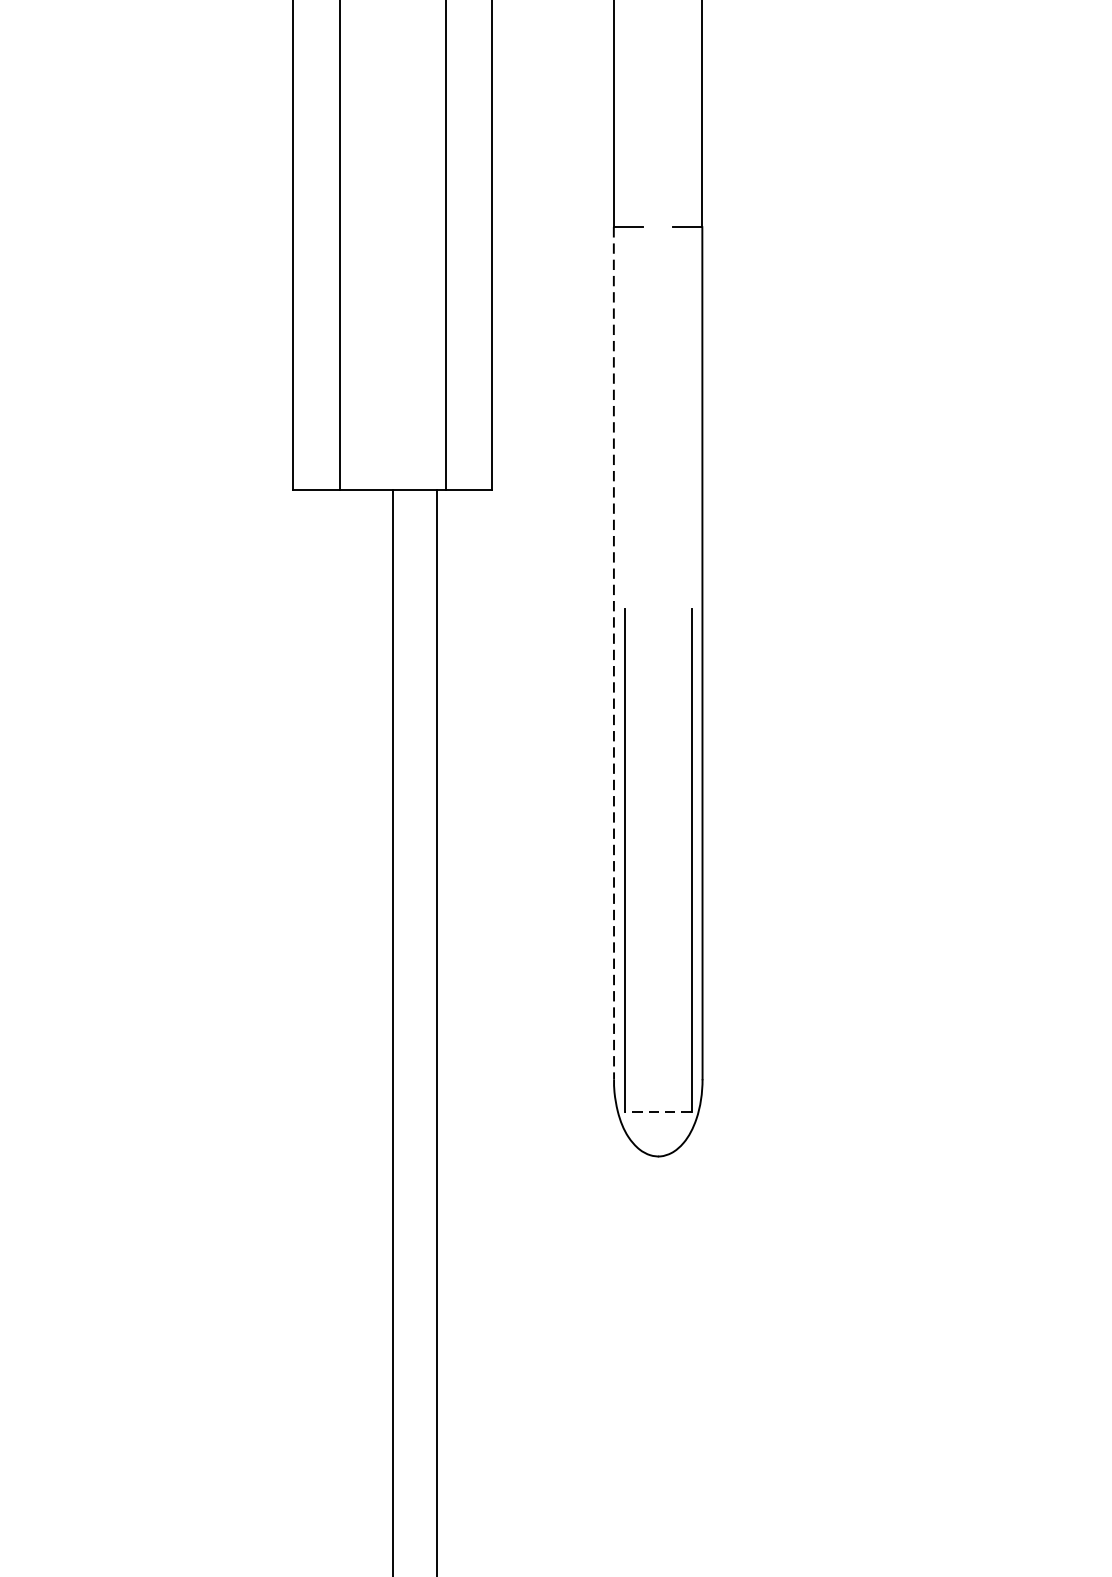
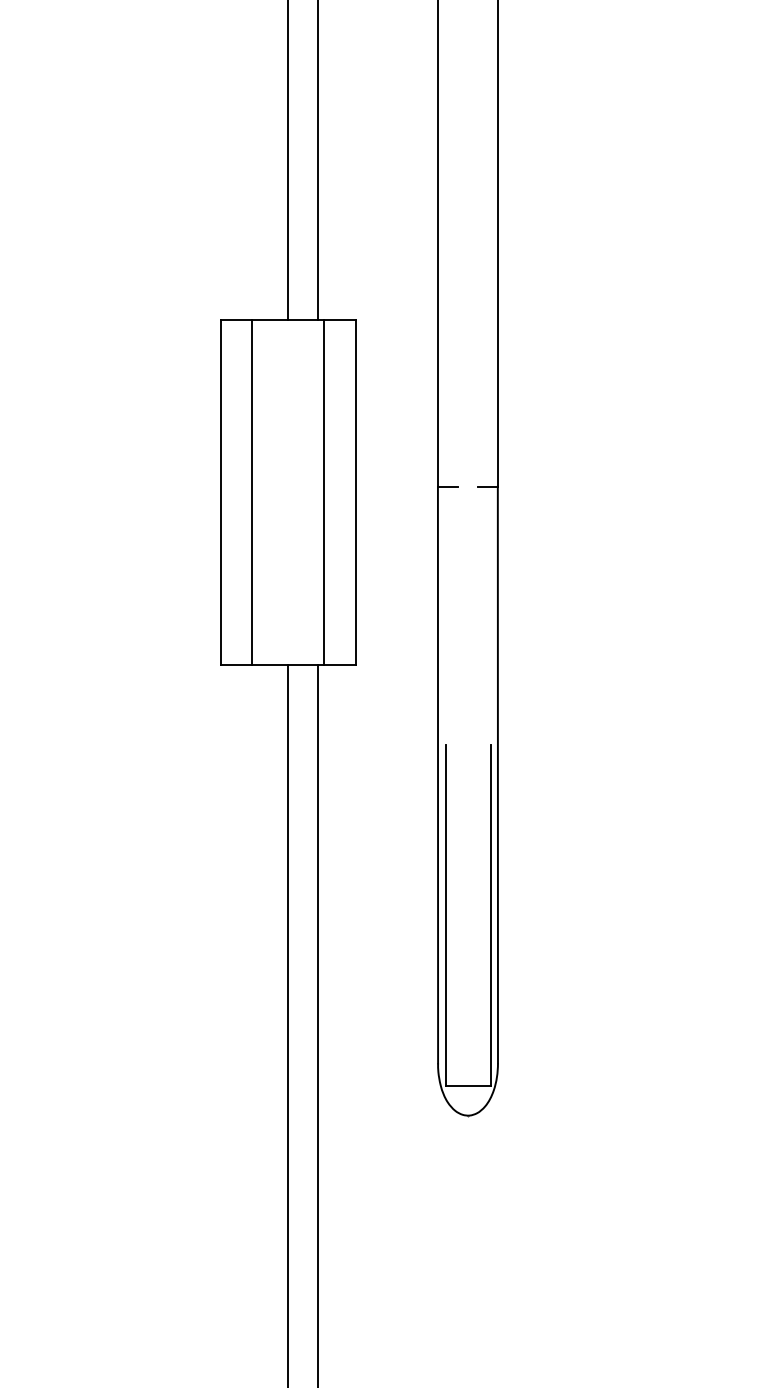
line: (614, 653) -> (438, 775), dashed -> solid
line: (657, 1111) -> (467, 1085), dashed -> solid

